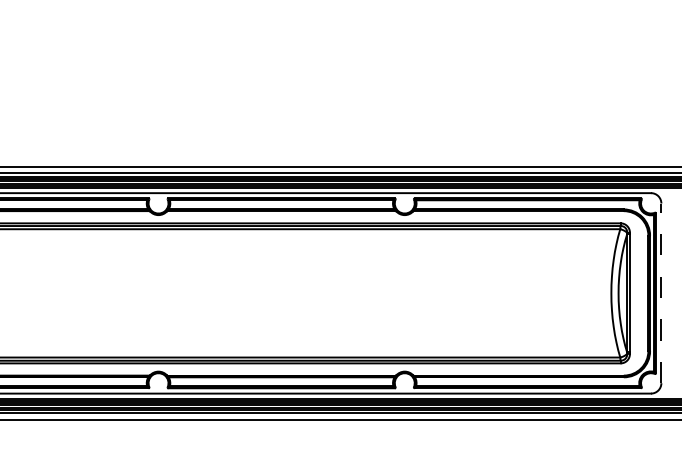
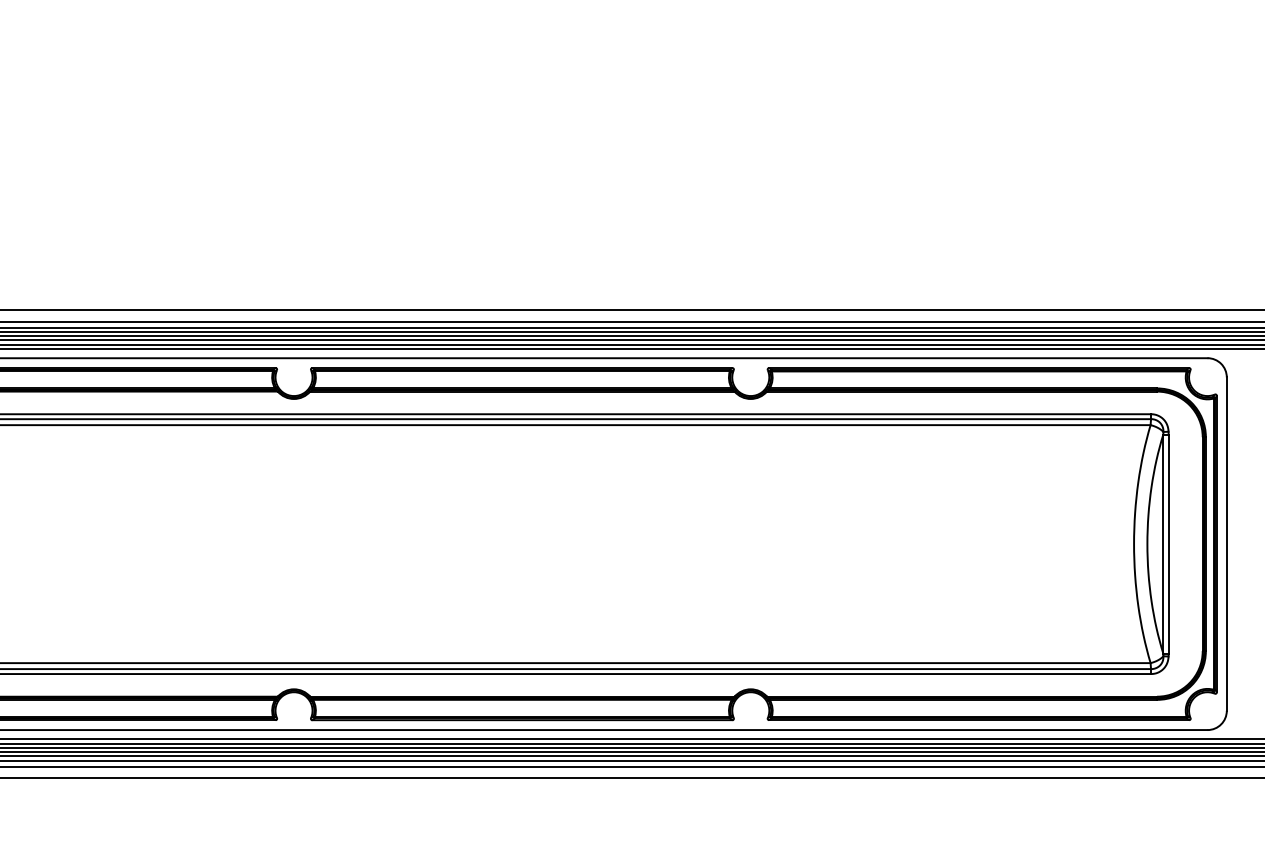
line: (661, 293) -> (1227, 544), dashed -> solid

